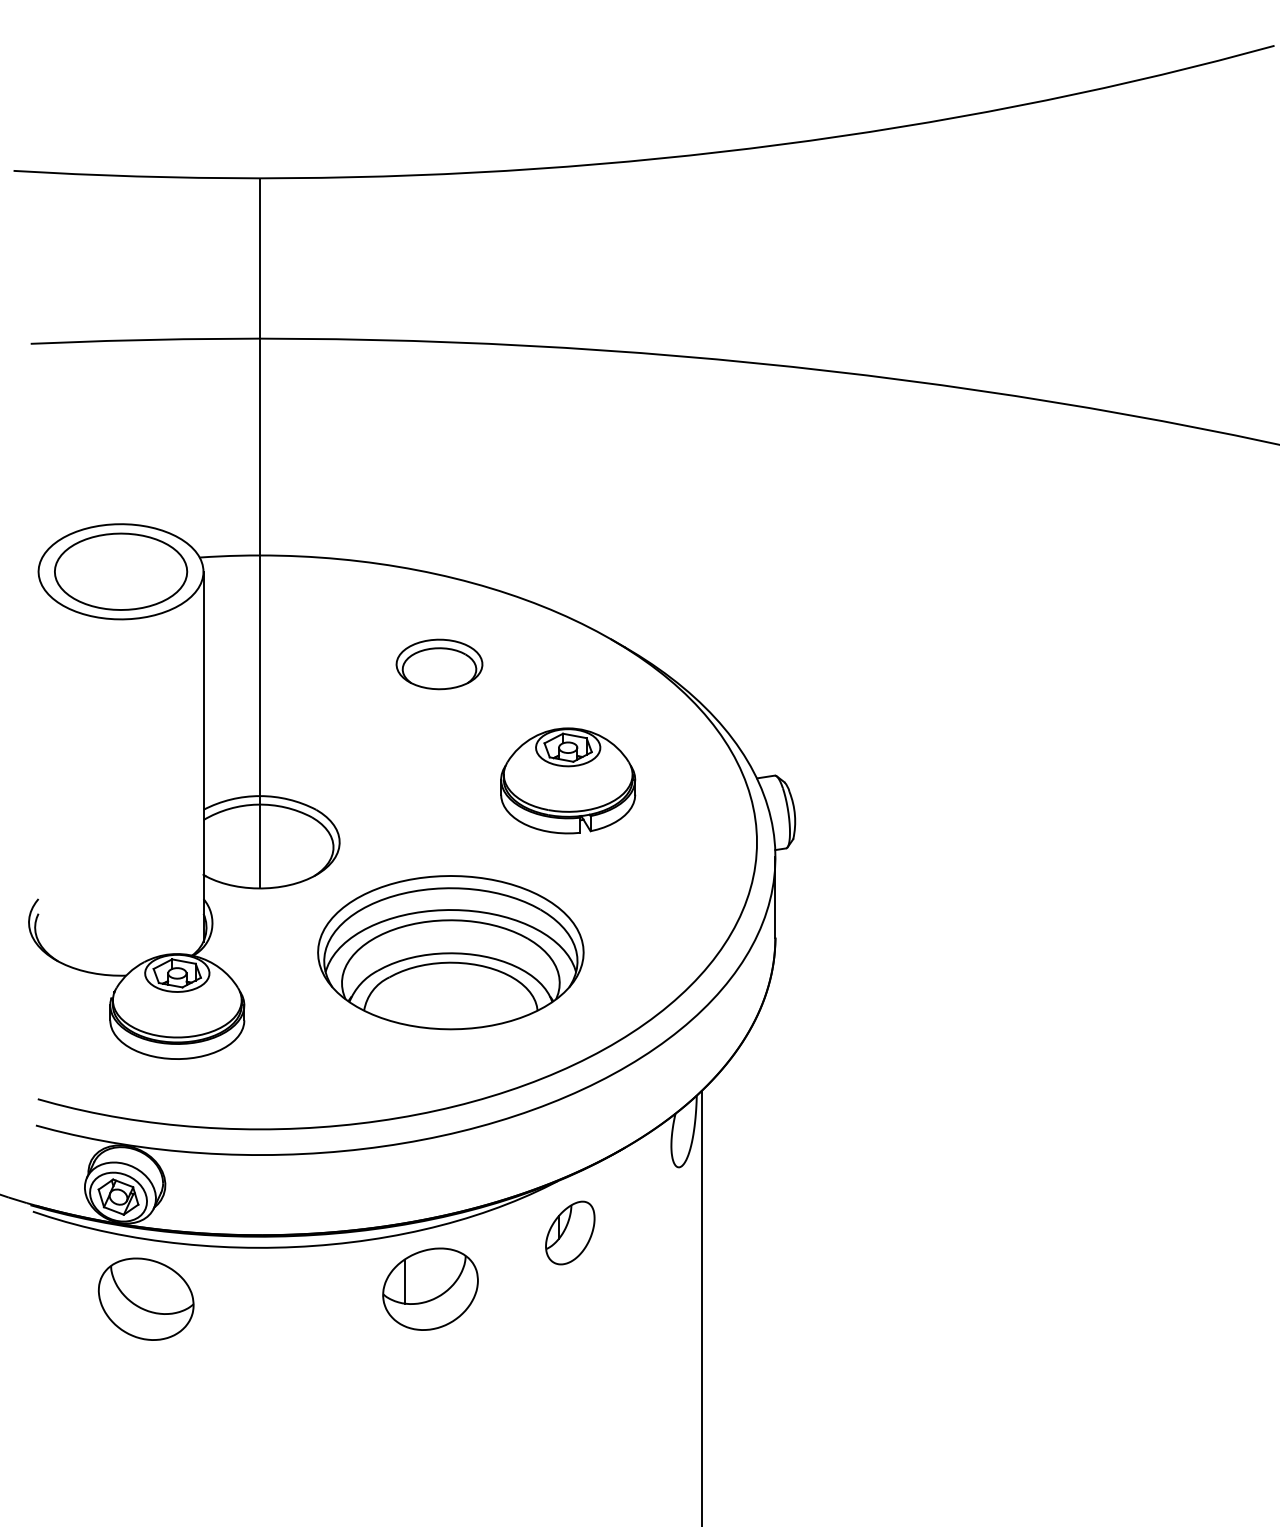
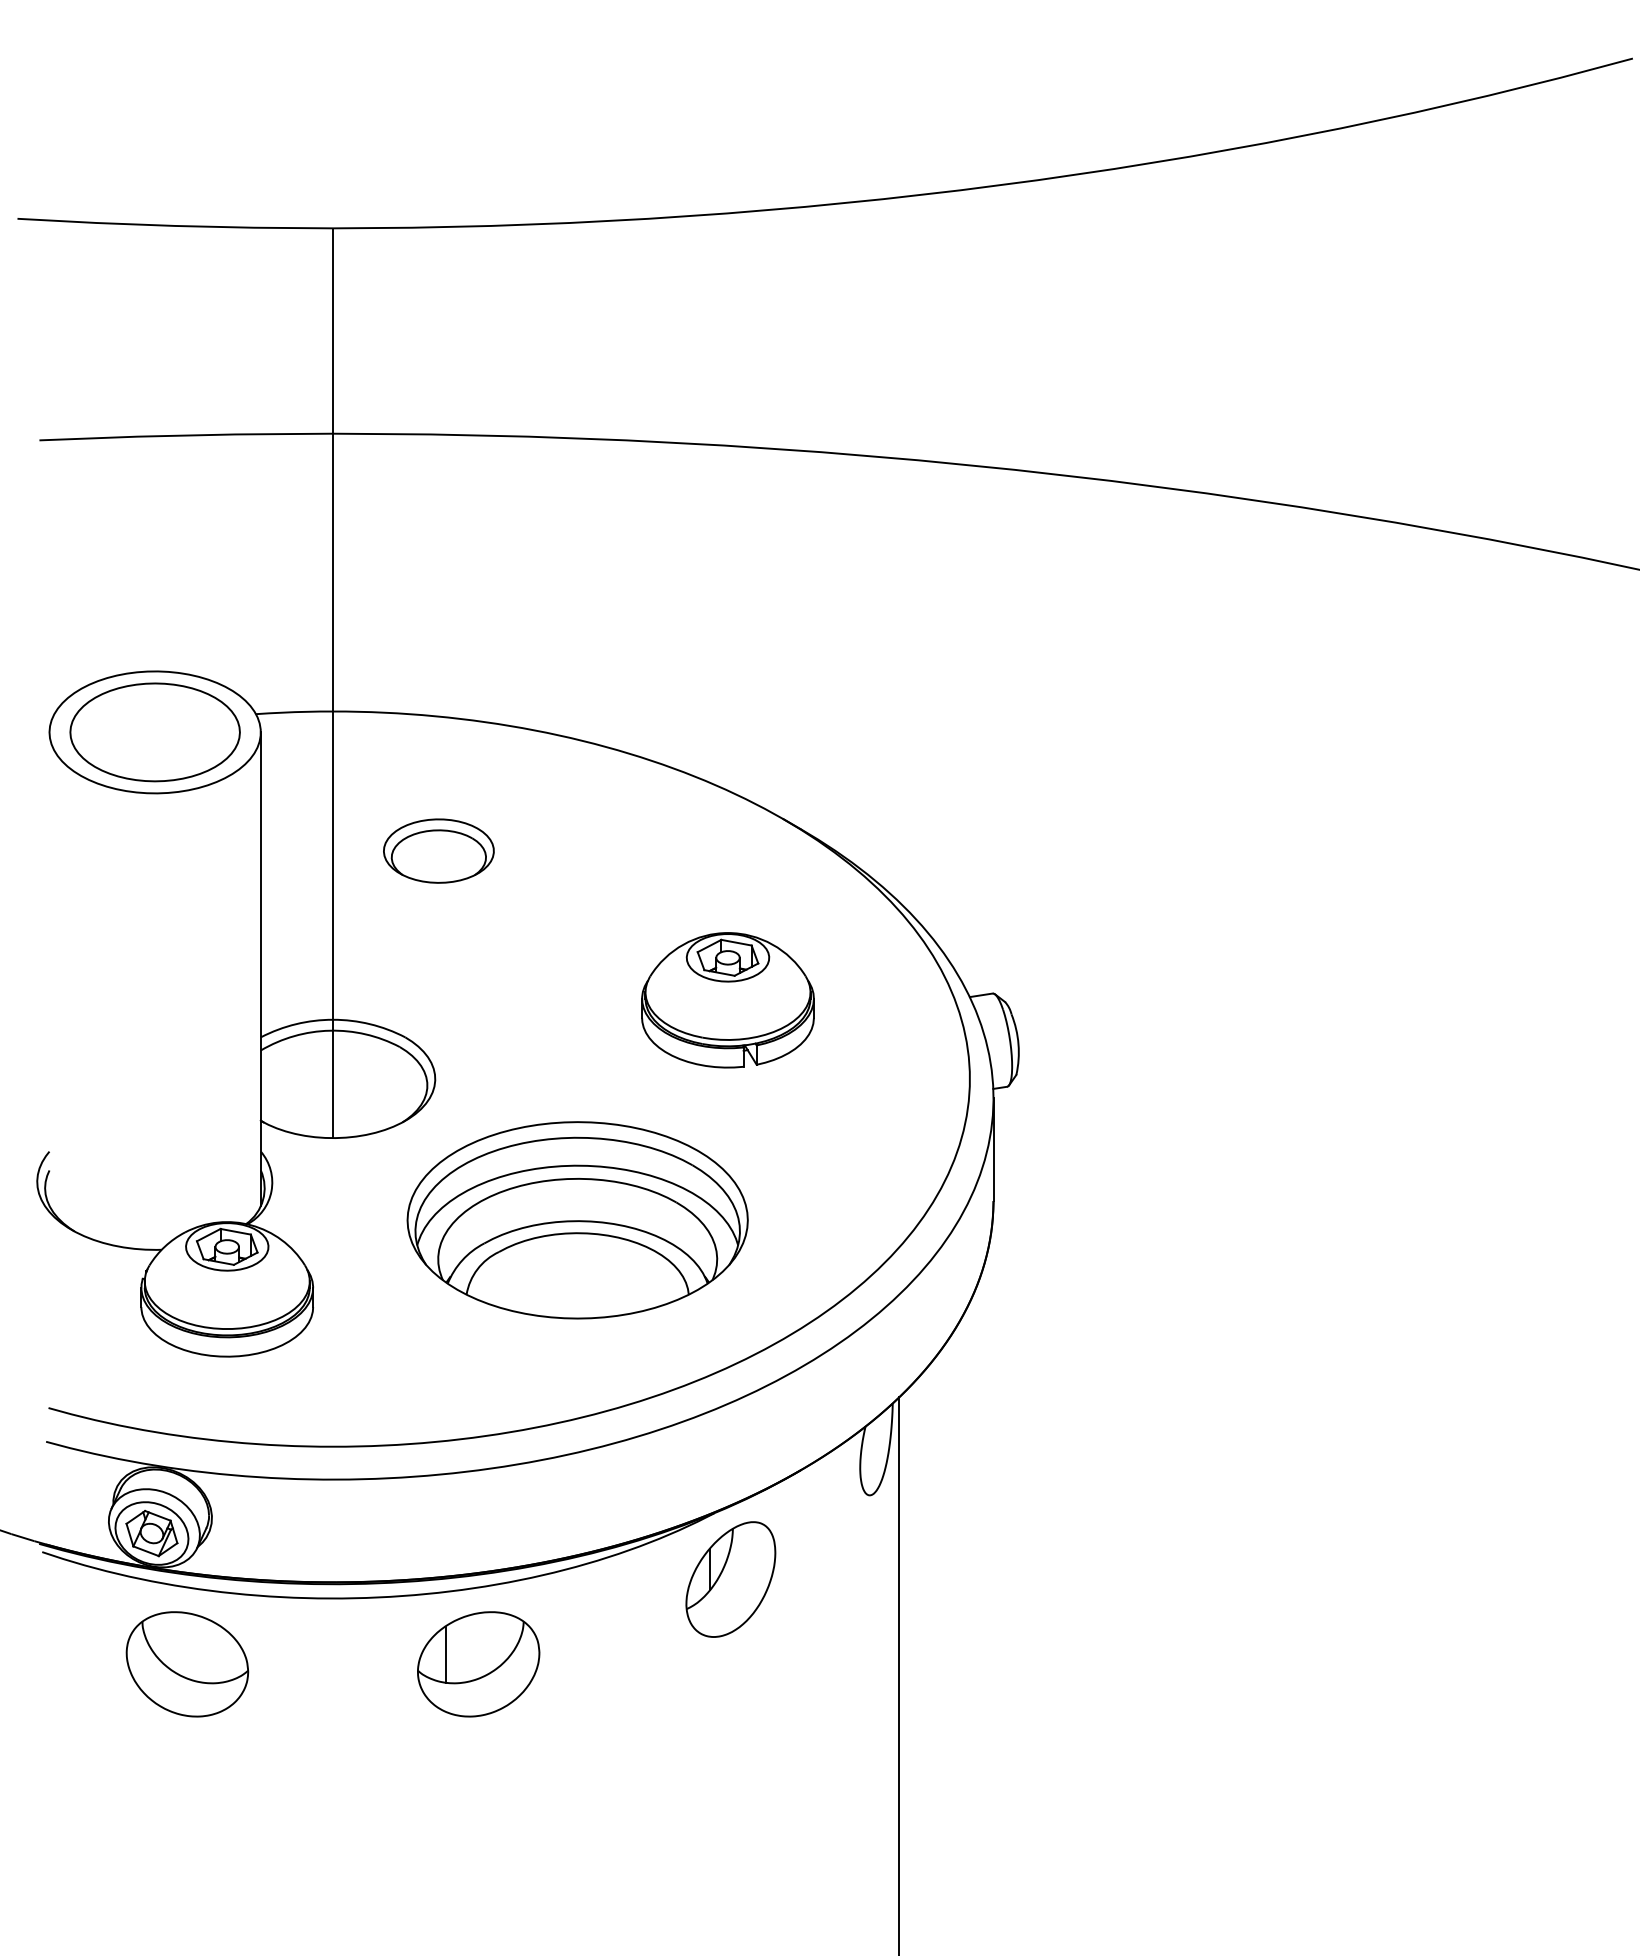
part: (439, 664) -> (438, 851), moved
part: (569, 1232) -> (729, 1578), size x1.43
part: (430, 1288) -> (478, 1663), moved

